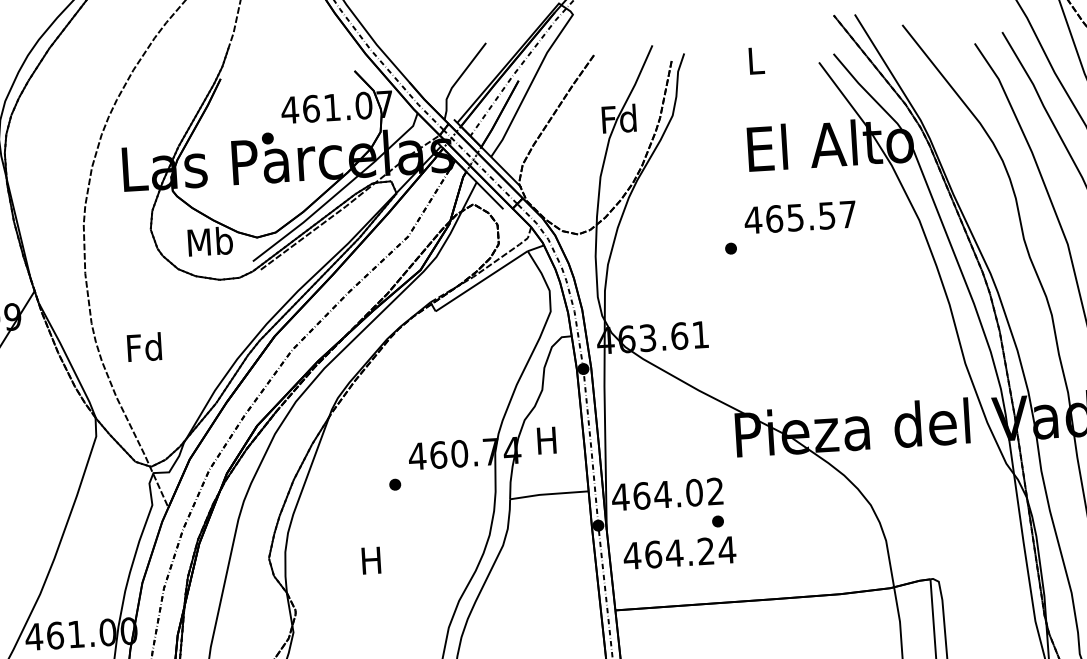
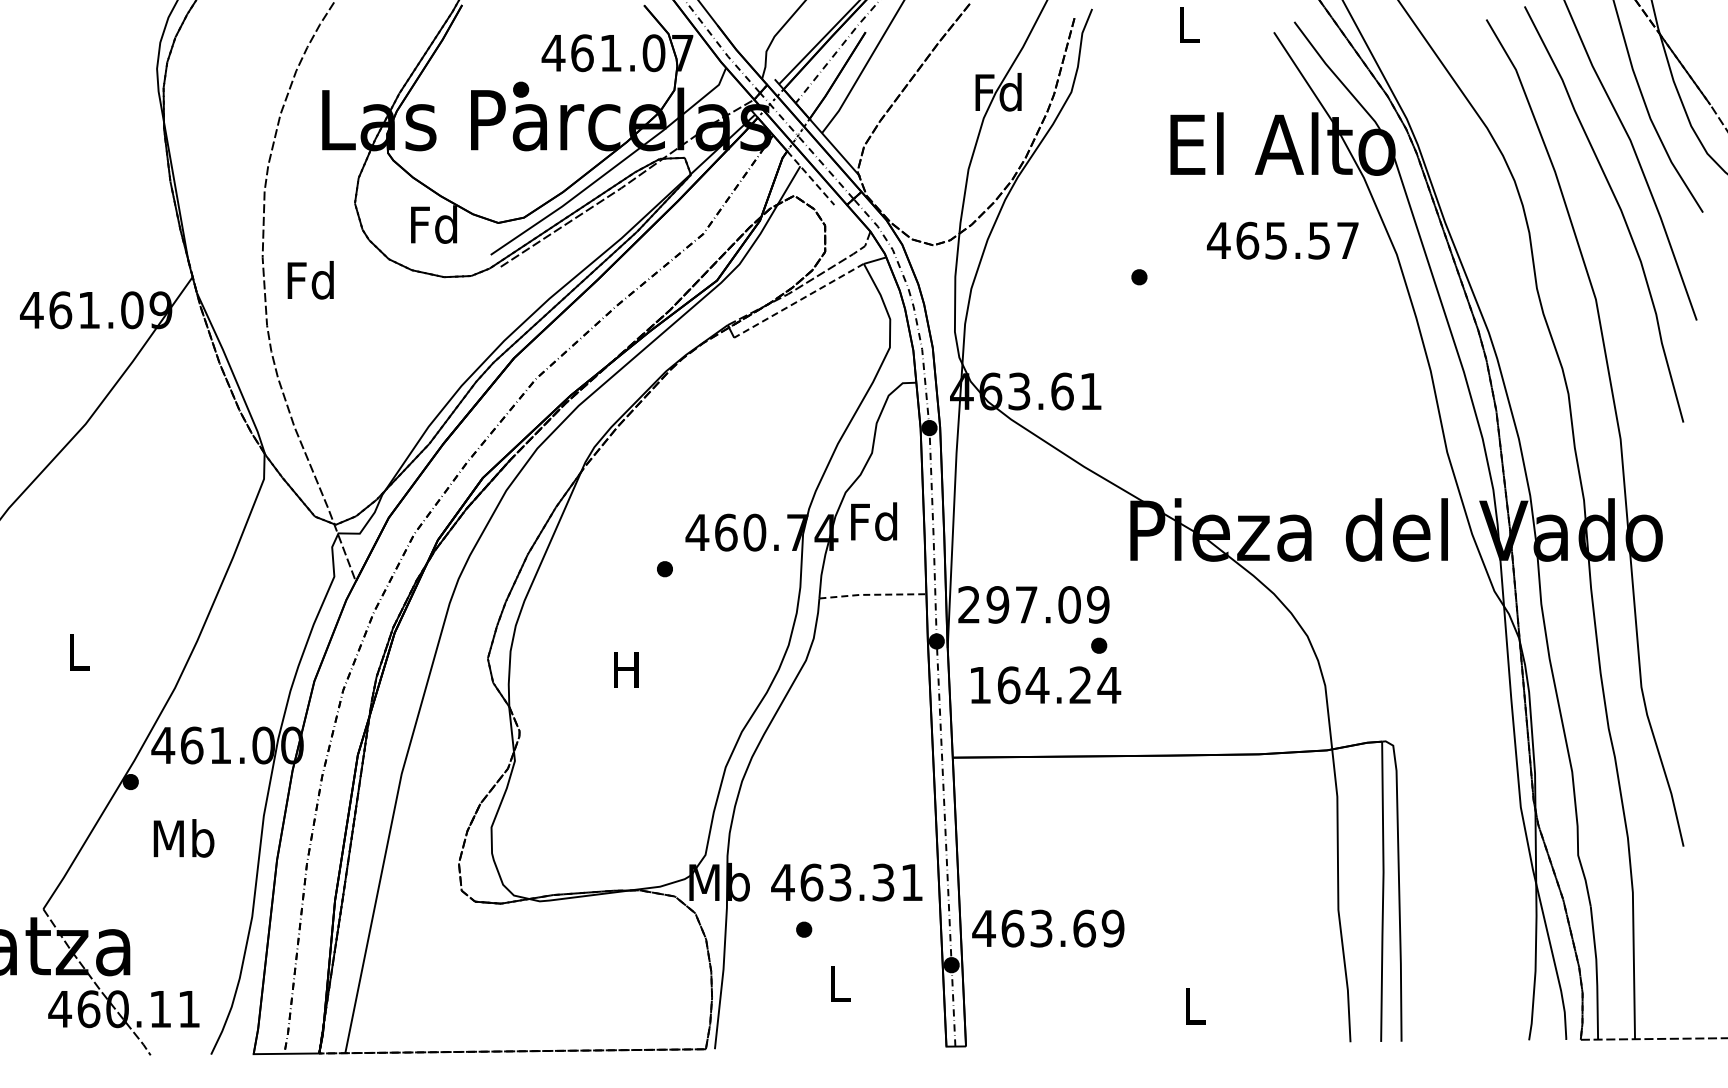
line: (484, 190) -> (810, 178), solid -> dashed
text: (800, 217) -> (1282, 240), moved
text: (210, 241) -> (434, 224), Mb -> Fd
line: (482, 281) -> (799, 300), solid -> dashed
text: (144, 347) -> (310, 280), moved
text: (547, 440) -> (874, 521), H -> Fd
line: (549, 493) -> (872, 594), solid -> dashed
text: (667, 494) -> (1033, 604), 464.02 -> 297.09
text: (632, 556) -> (980, 685), 464.24 -> 164.24

